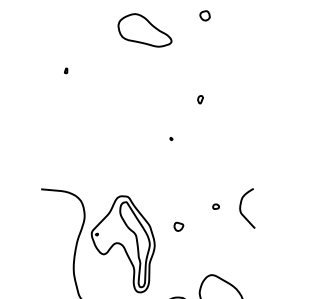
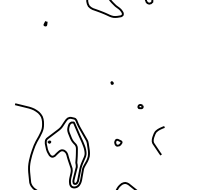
part: (200, 99) -> (136, 58), removed
part: (215, 206) -> (140, 106), moved
part: (178, 226) -> (118, 142), moved

